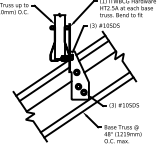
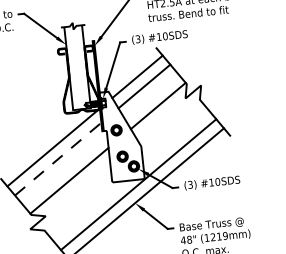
line: (44, 84) -> (58, 159), solid -> dashed

